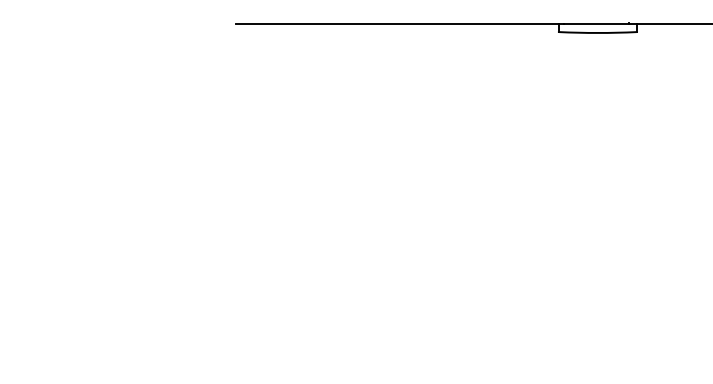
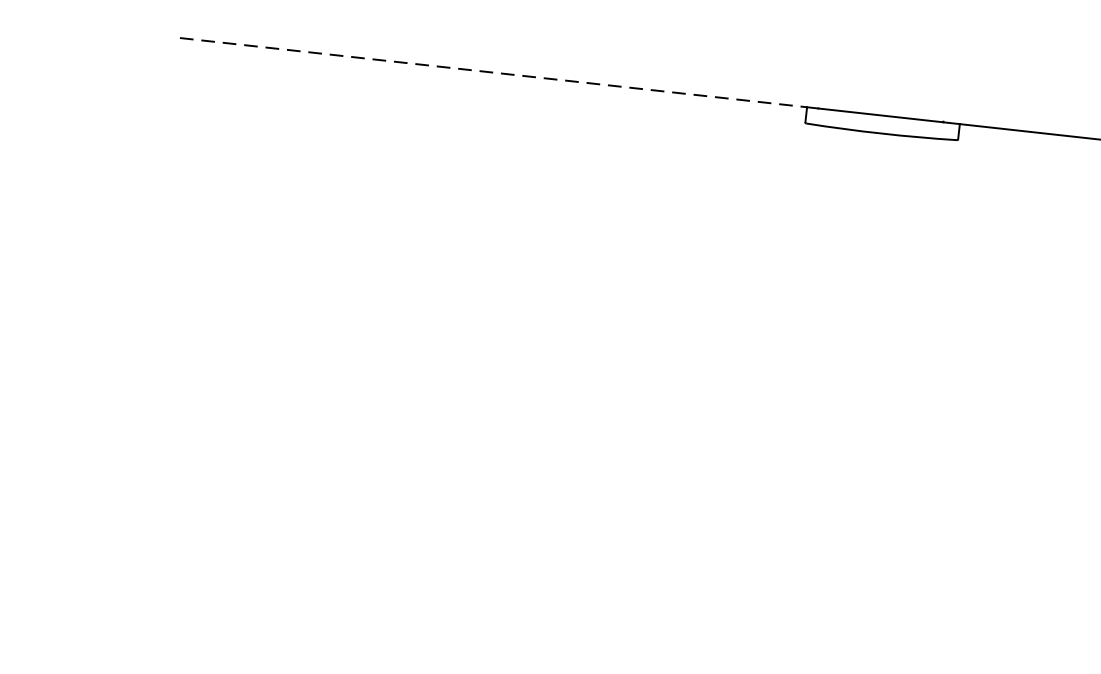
line: (398, 23) -> (495, 72), solid -> dashed

